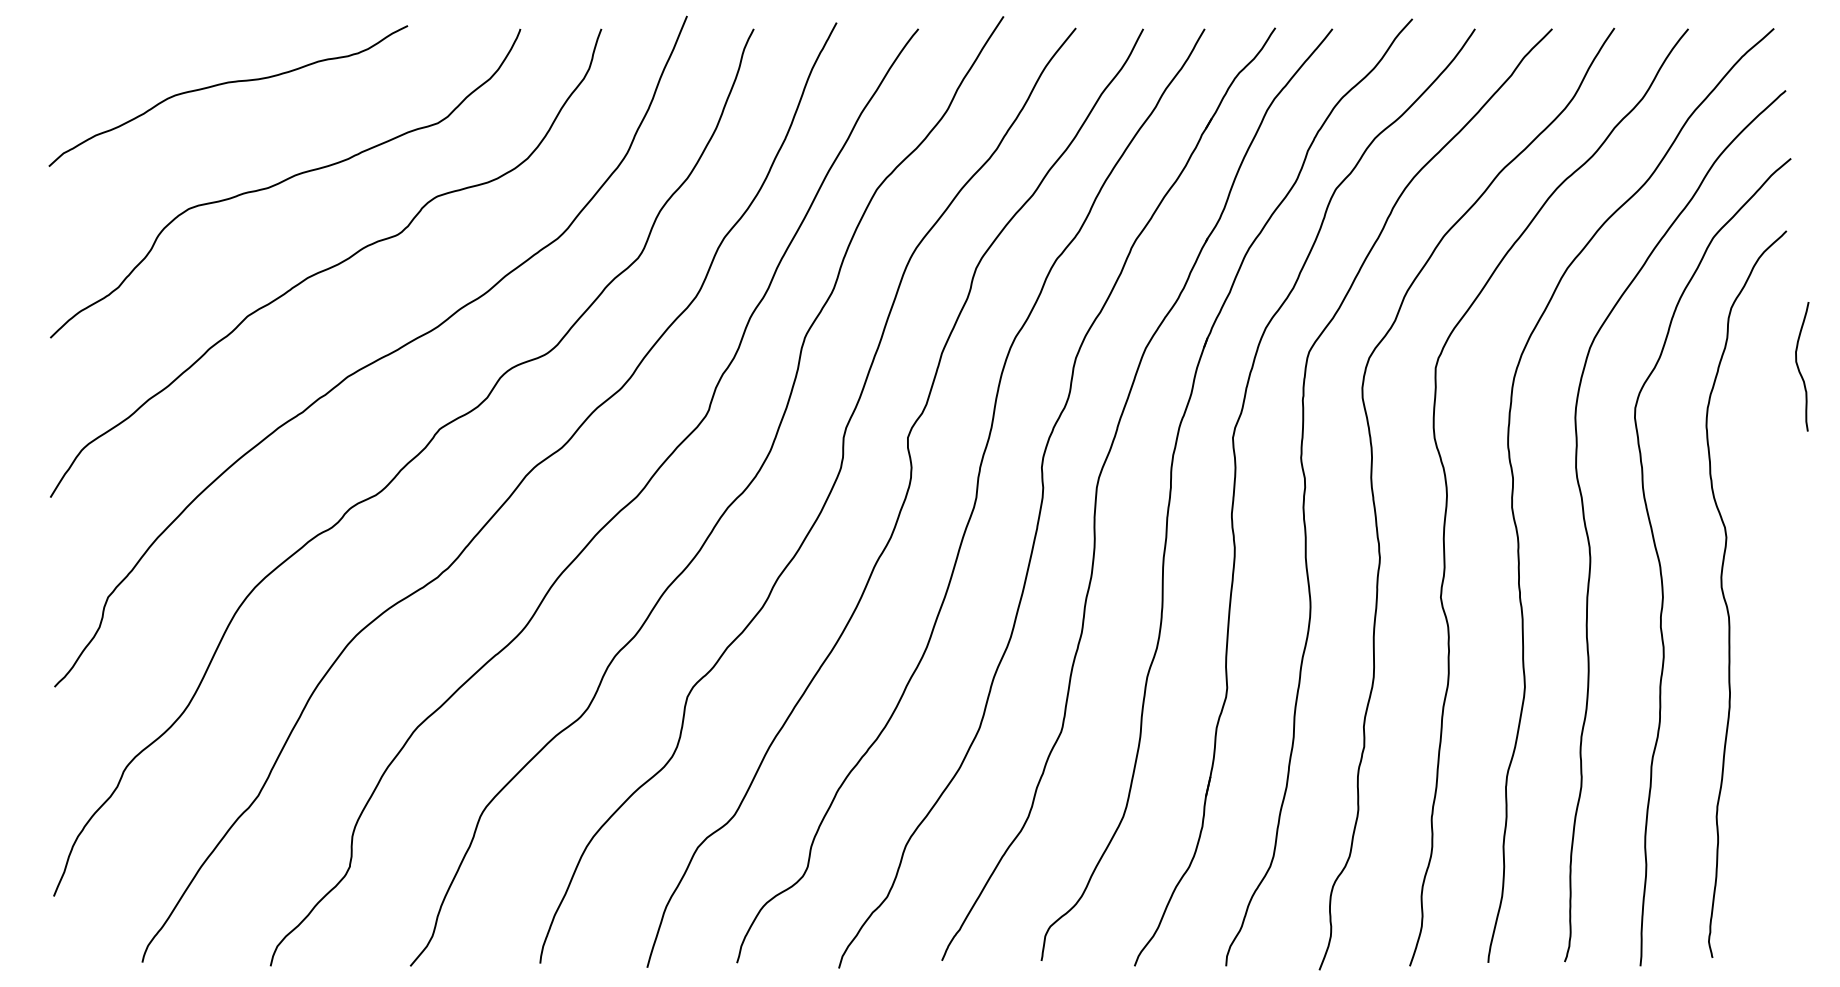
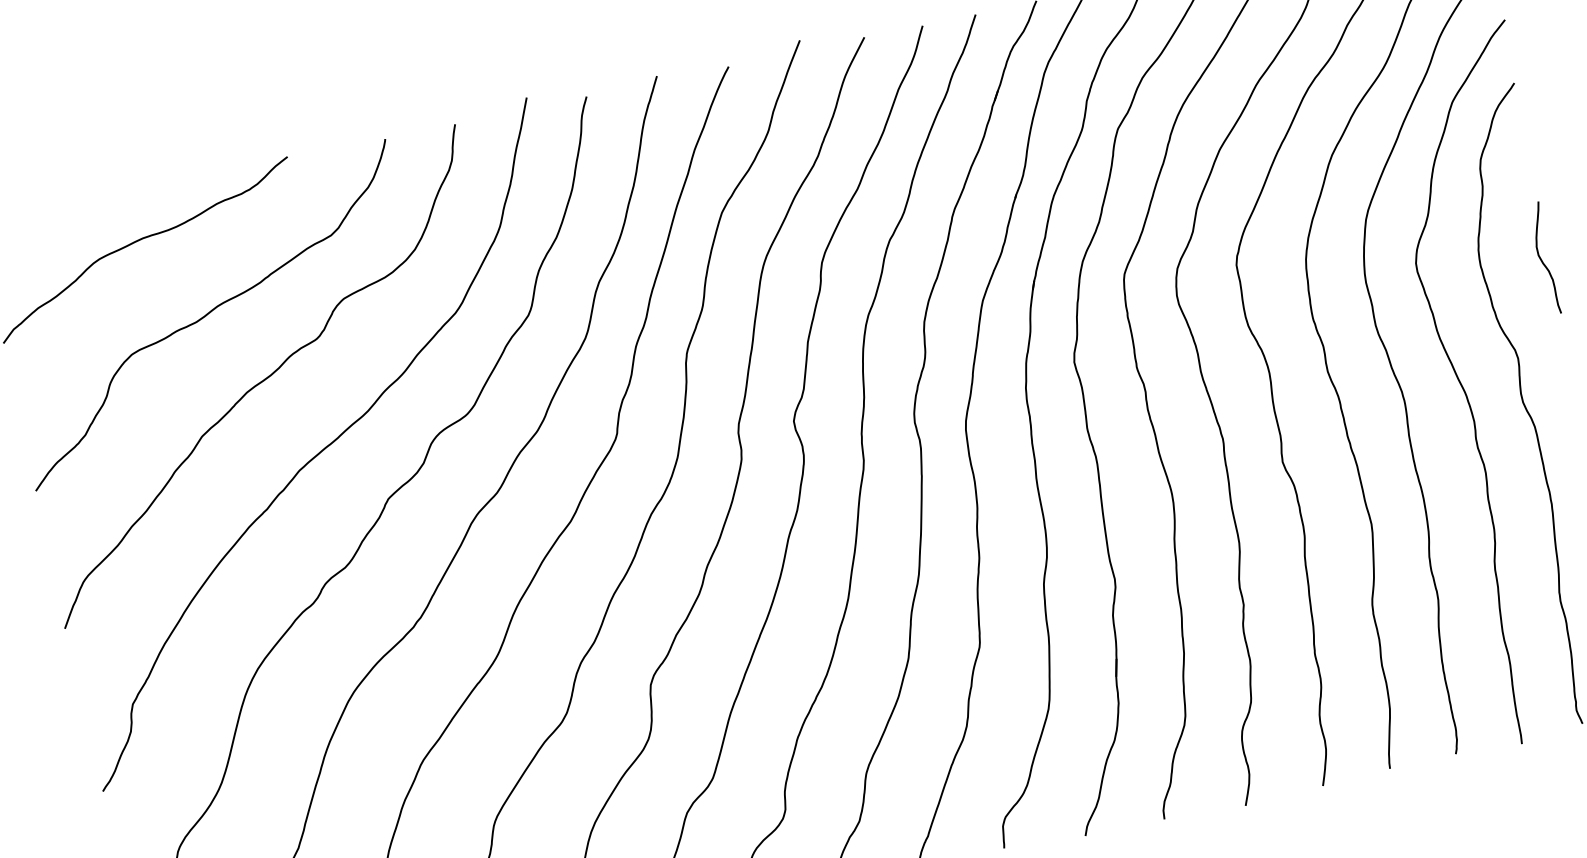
curve: (1799, 368) -> (1542, 260), moved

